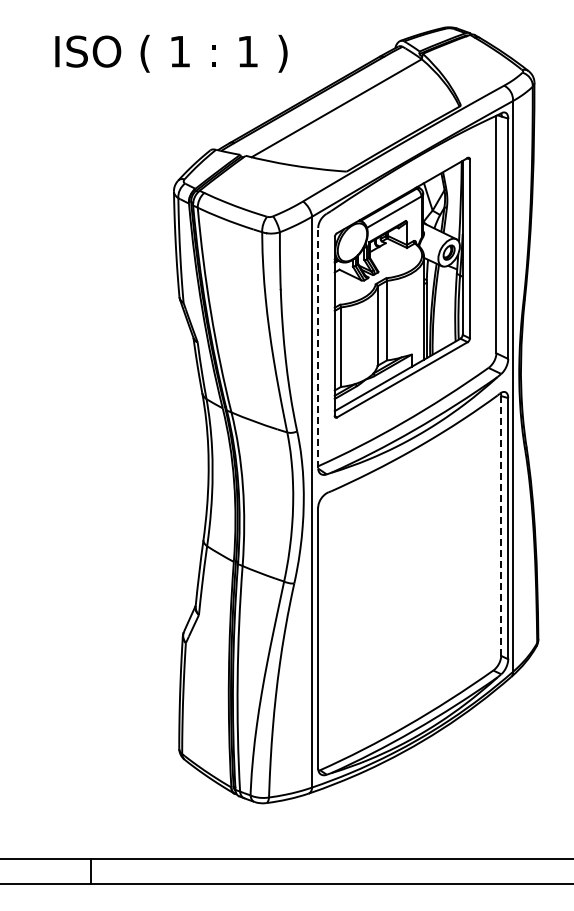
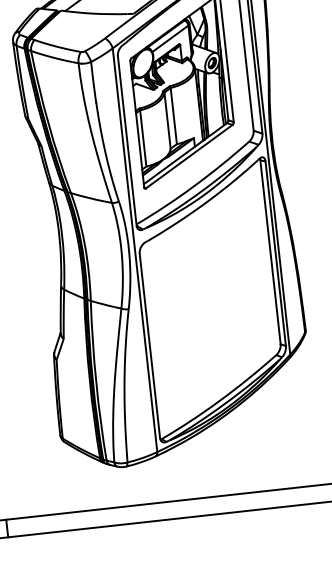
line: (318, 347) -> (127, 140), dashed -> solid
line: (501, 526) -> (270, 252), dashed -> solid

